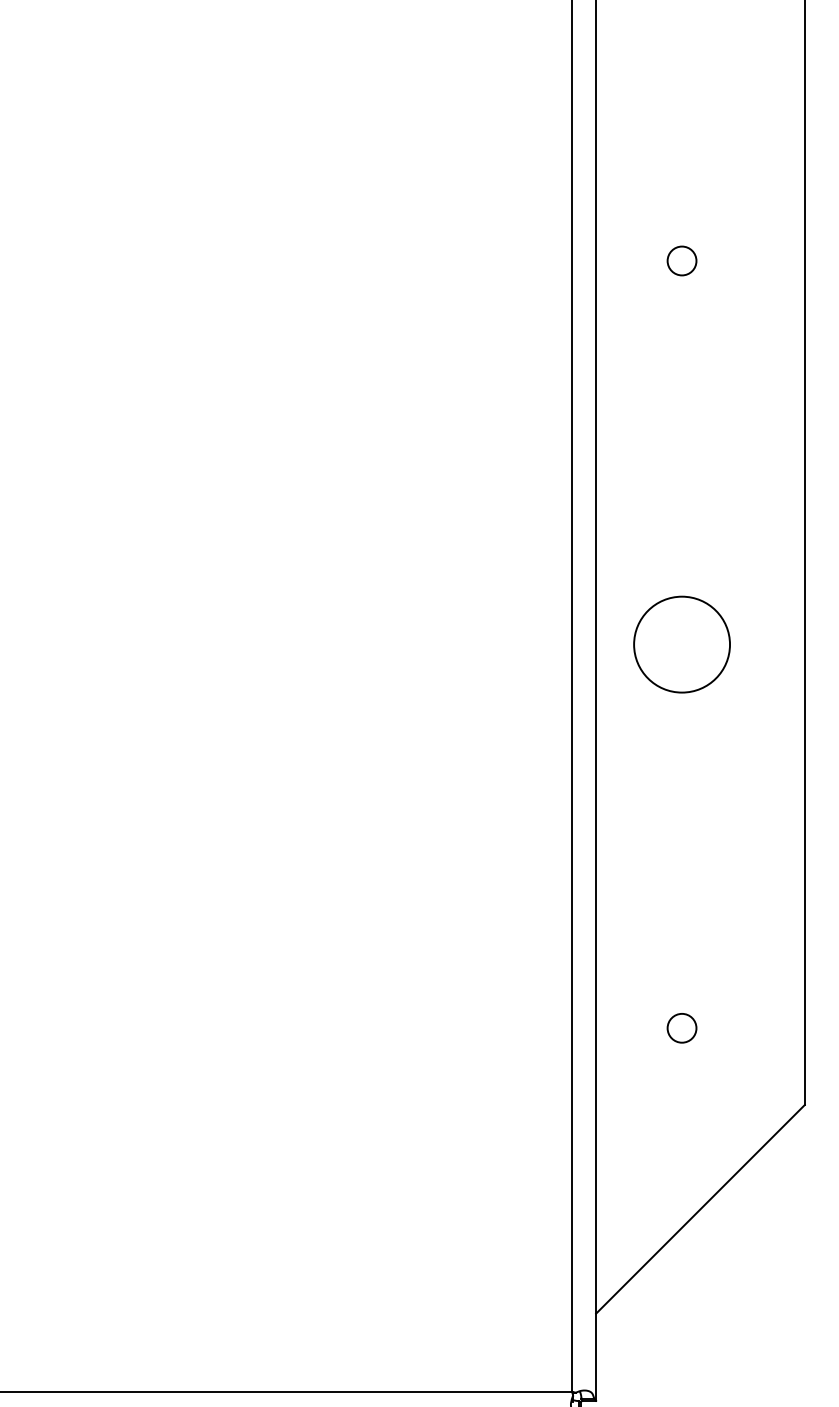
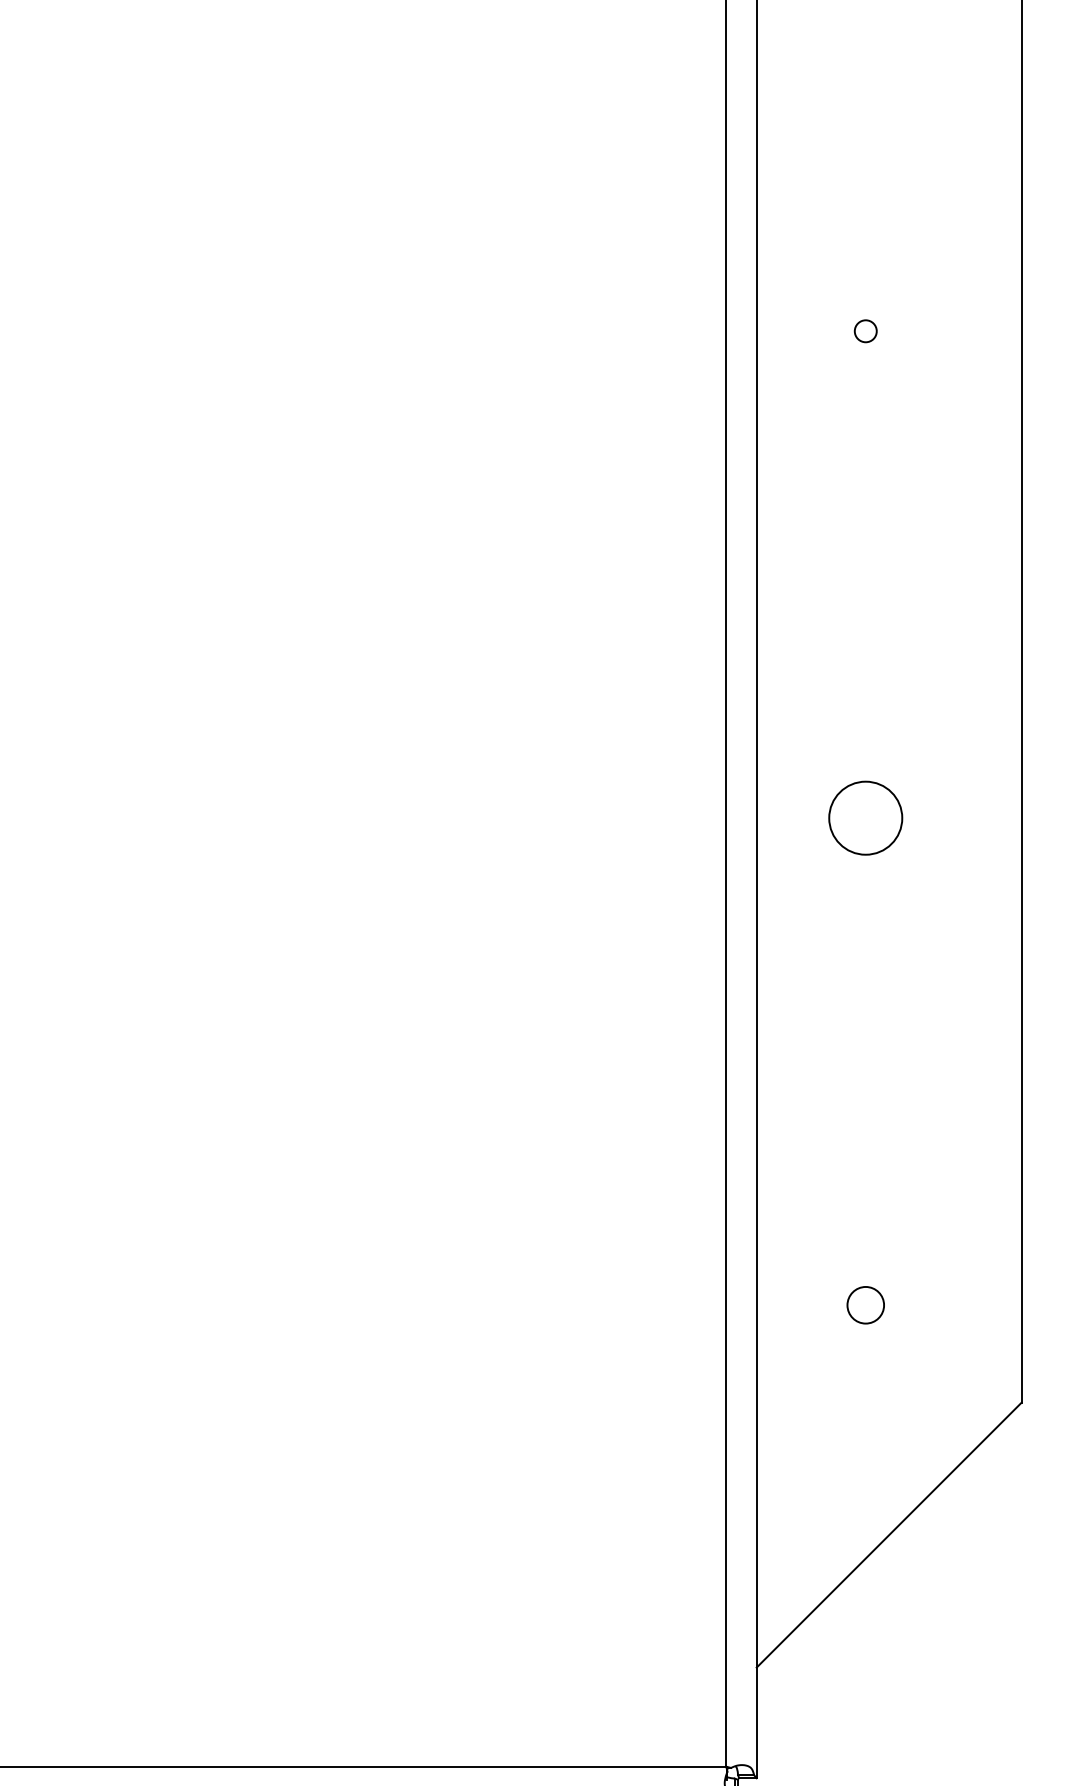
circle: (681, 260) -> (865, 330), size x0.6
circle: (681, 644) -> (865, 818), size x0.6

